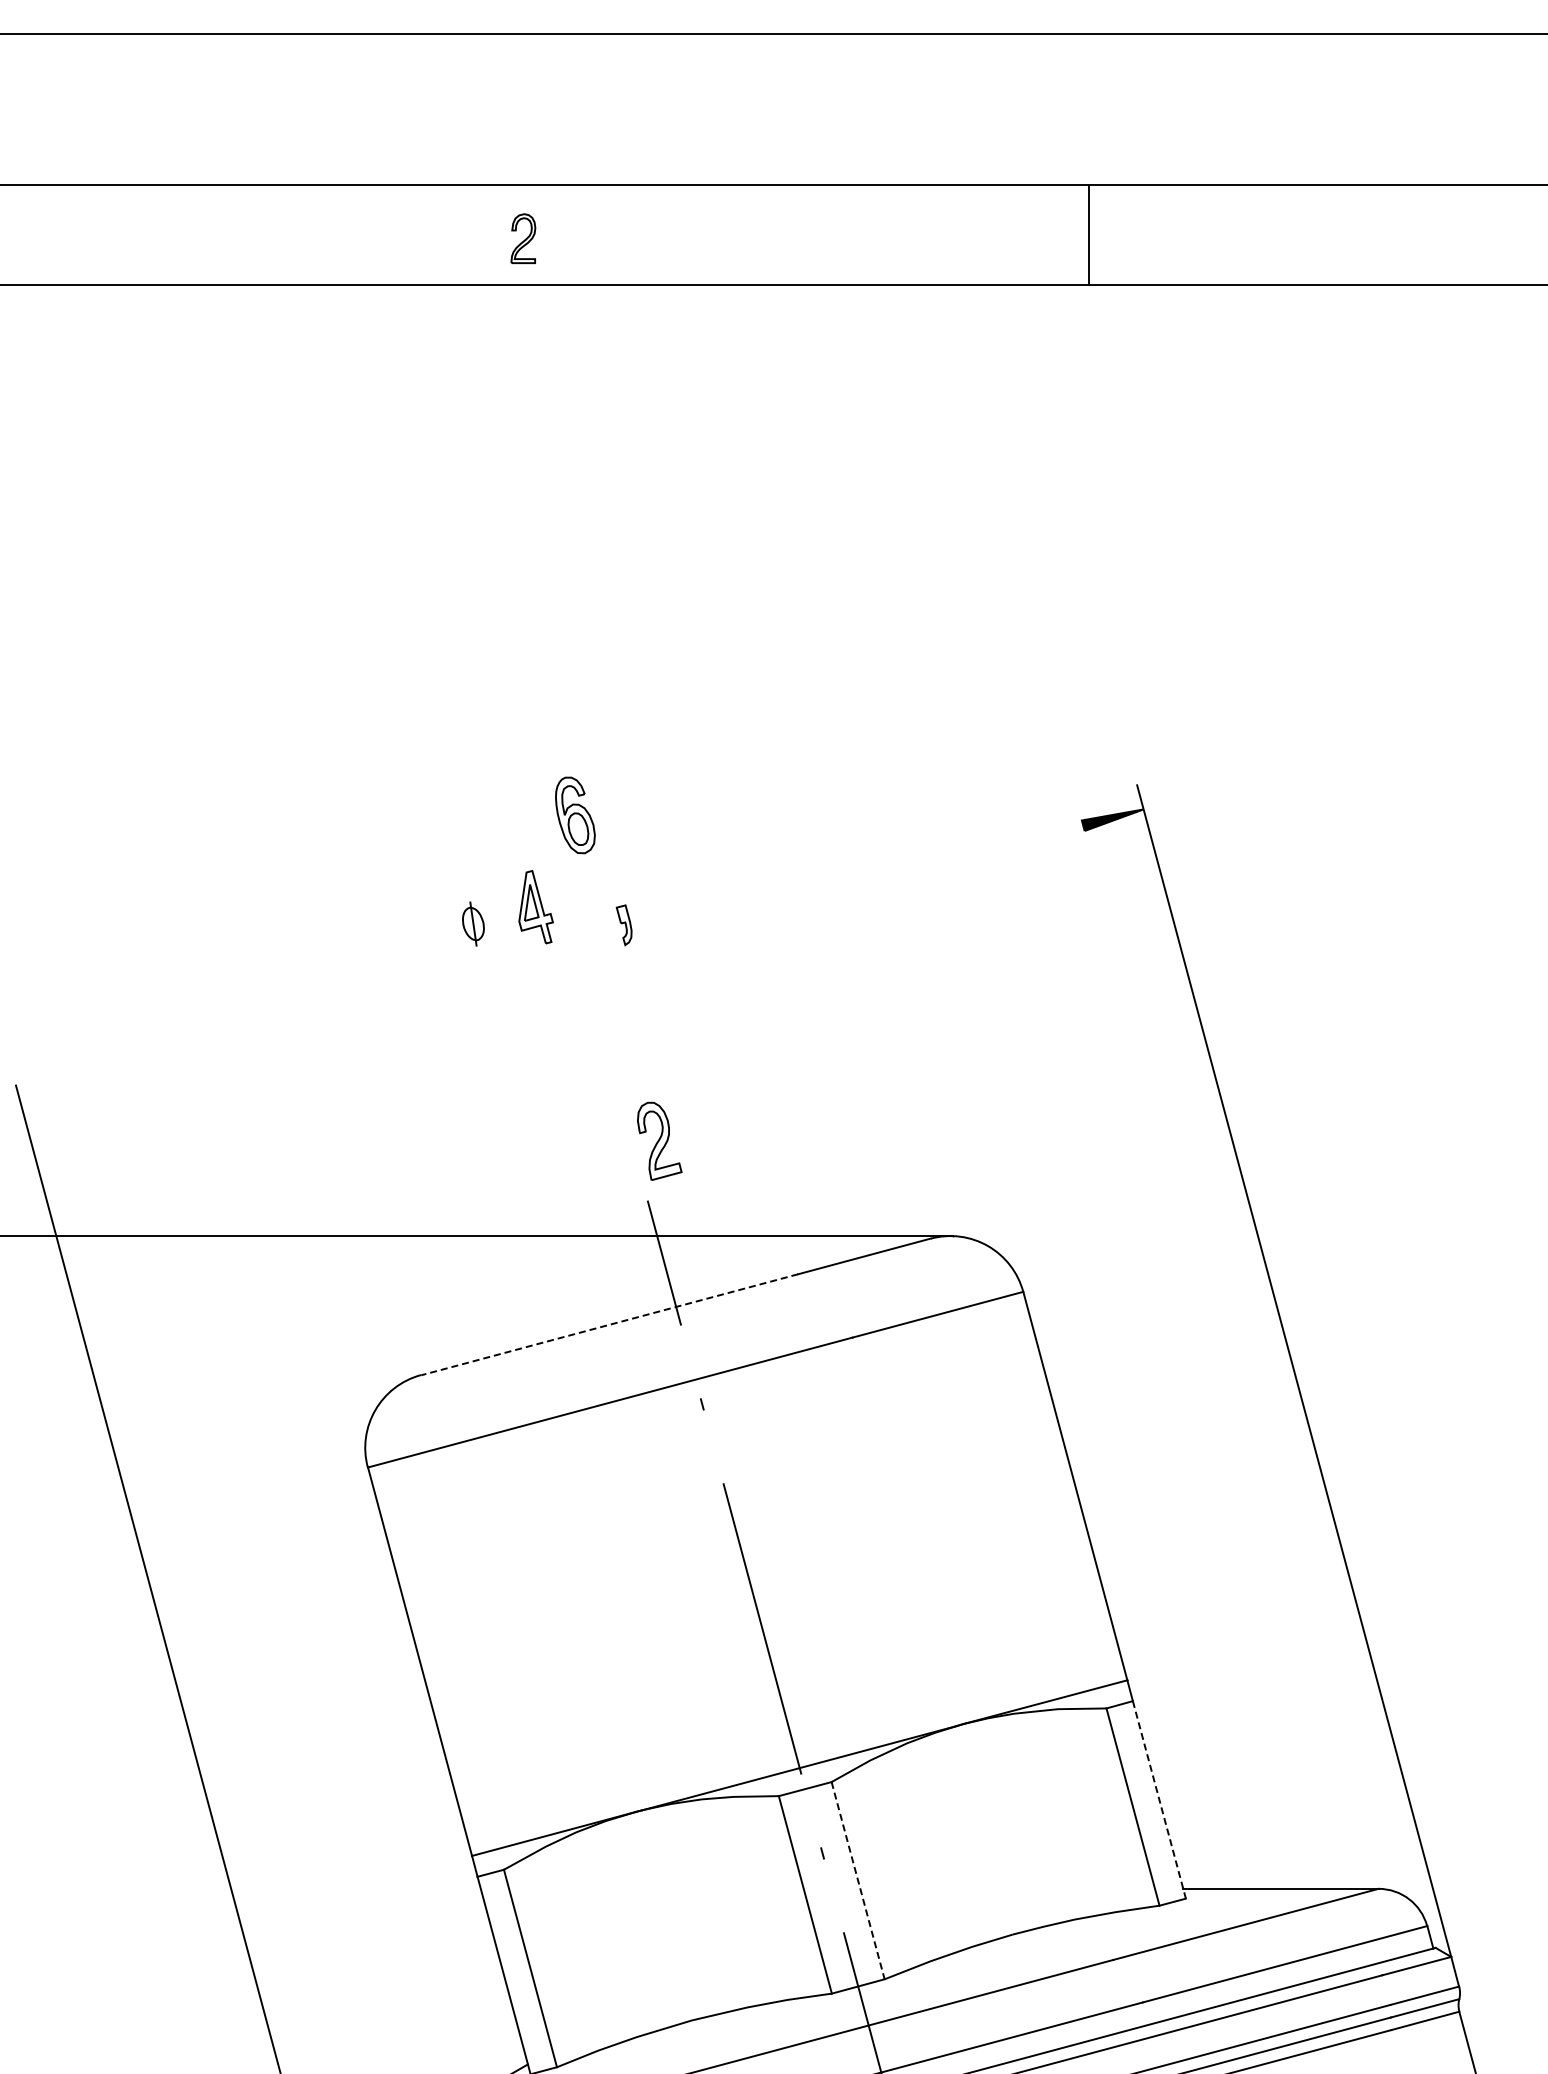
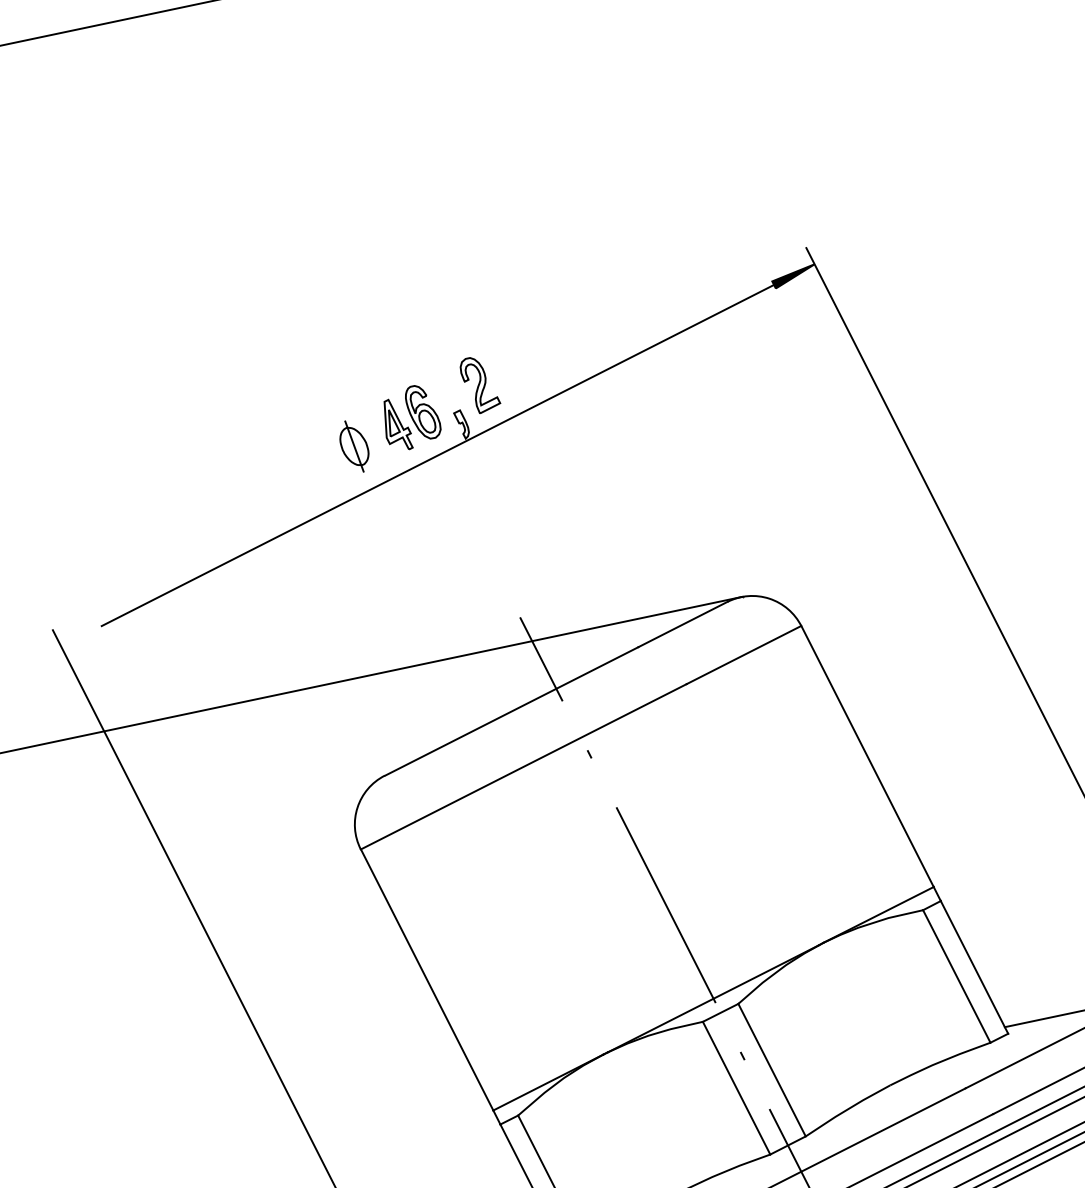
part: (575, 815) -> (423, 412), moved
part: (473, 923) -> (354, 446), size x1.67
line: (582, 959) -> (437, 455), added
part: (659, 1140) -> (479, 384), moved
line: (609, 1324) -> (511, 711), dashed -> solid
line: (1159, 1800) -> (974, 967), dashed -> solid
line: (858, 1881) -> (772, 1070), dashed -> solid

